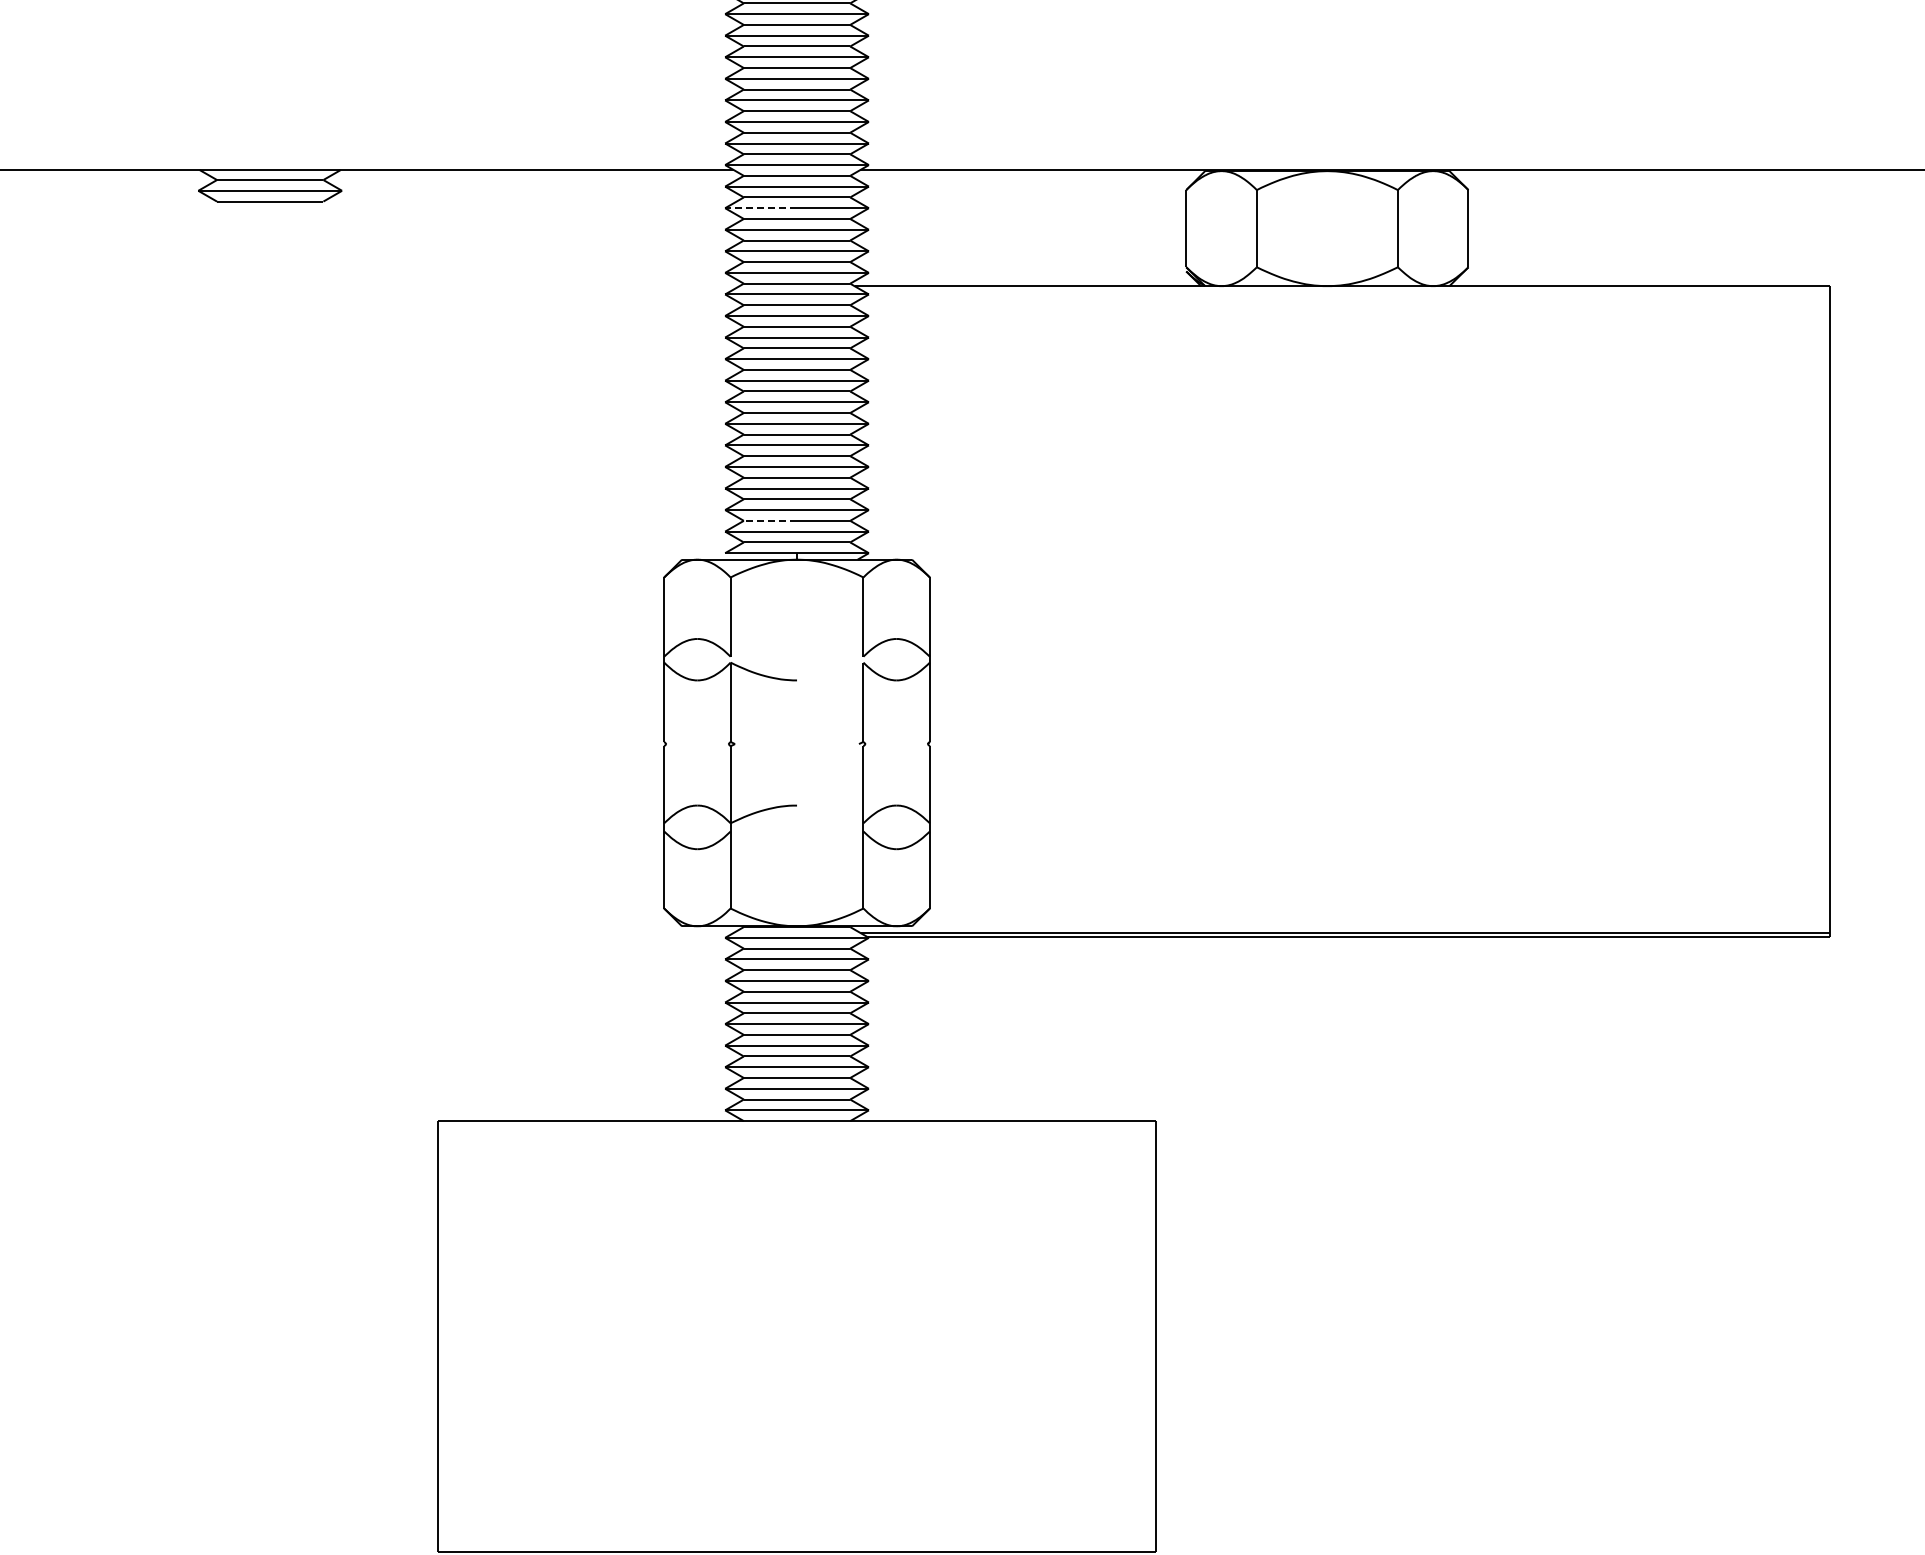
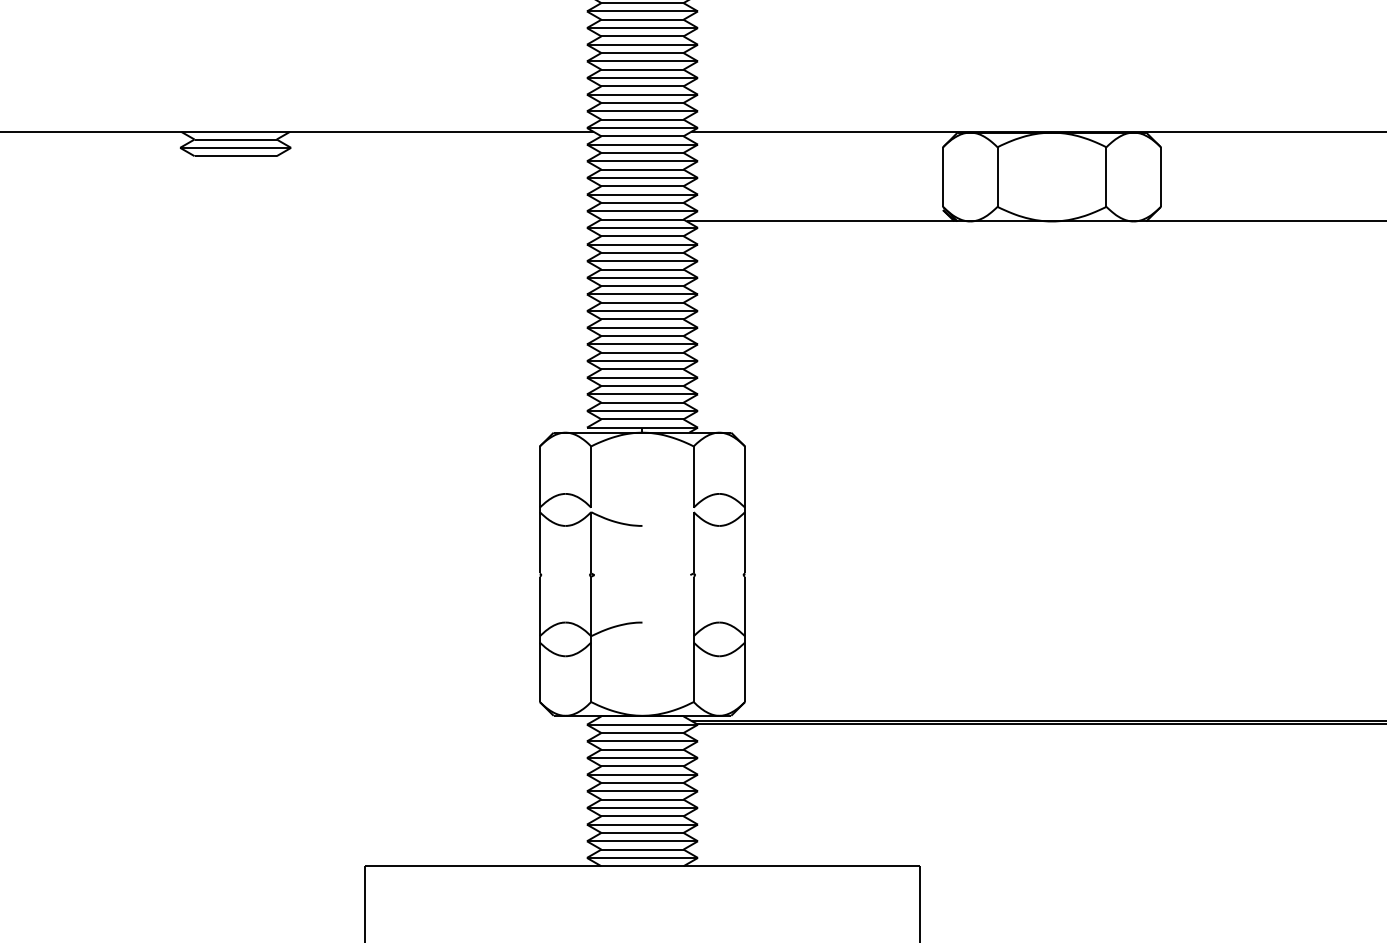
line: (761, 208) -> (615, 161), dashed -> solid
line: (770, 520) -> (621, 402), dashed -> solid

